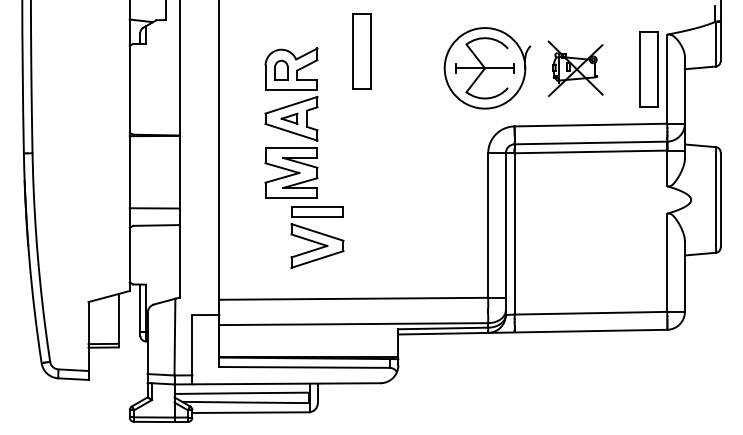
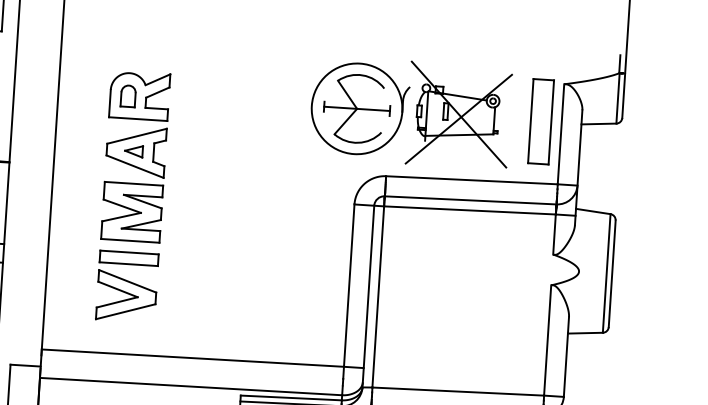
part: (361, 51) -> (219, 80), removed
part: (575, 68) -> (458, 115), size x1.67
part: (317, 237) -> (127, 287), moved

